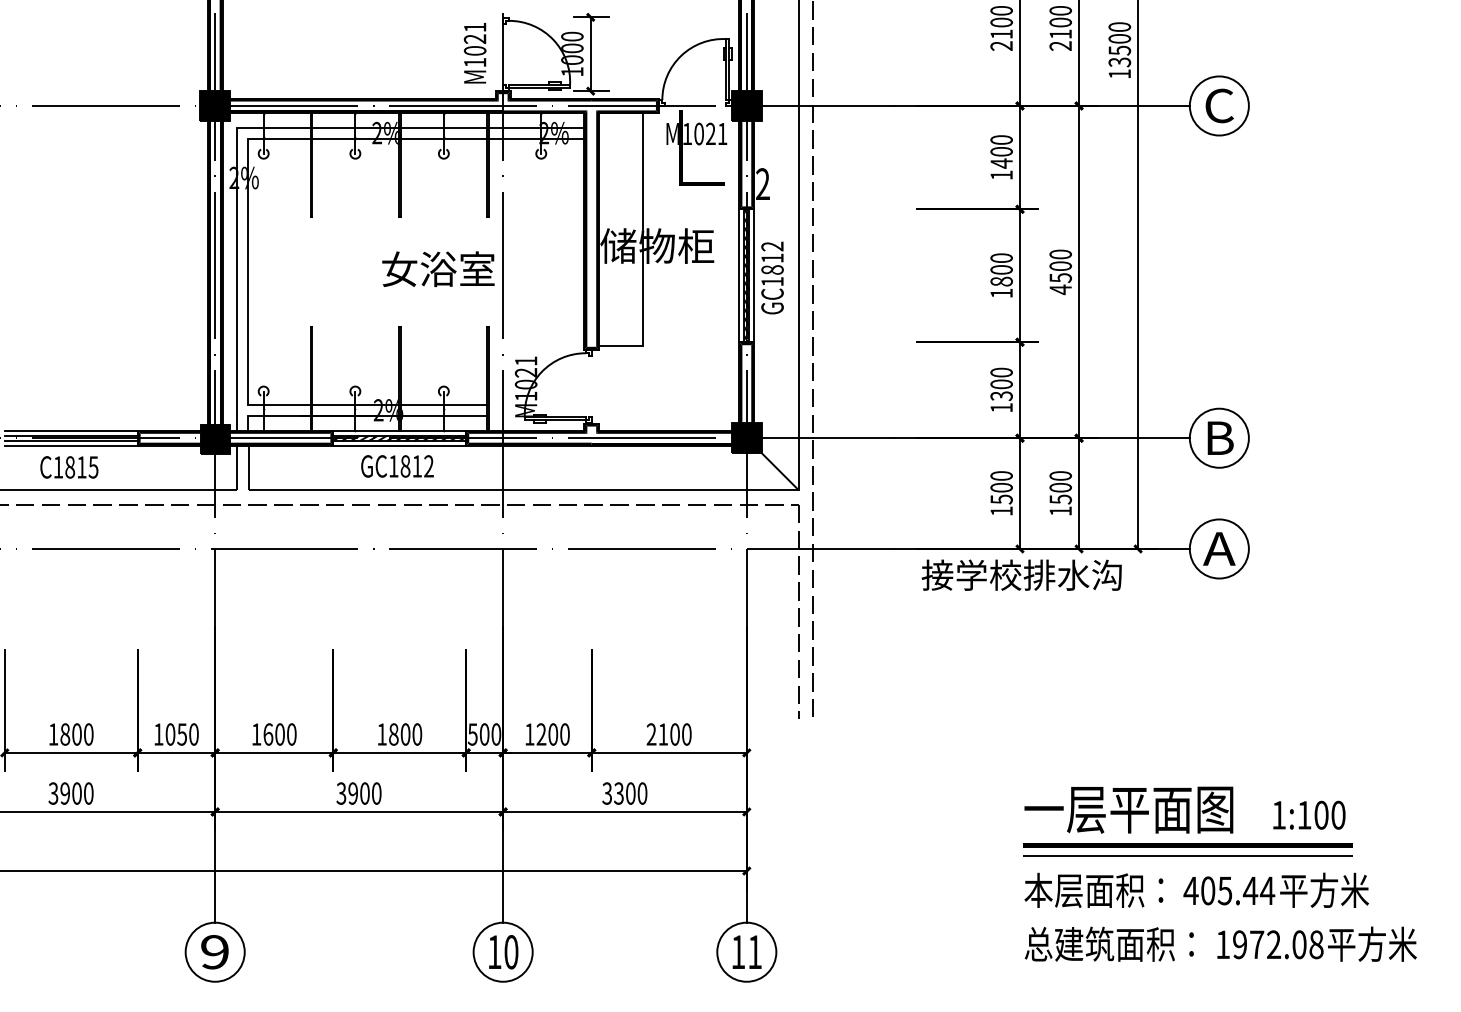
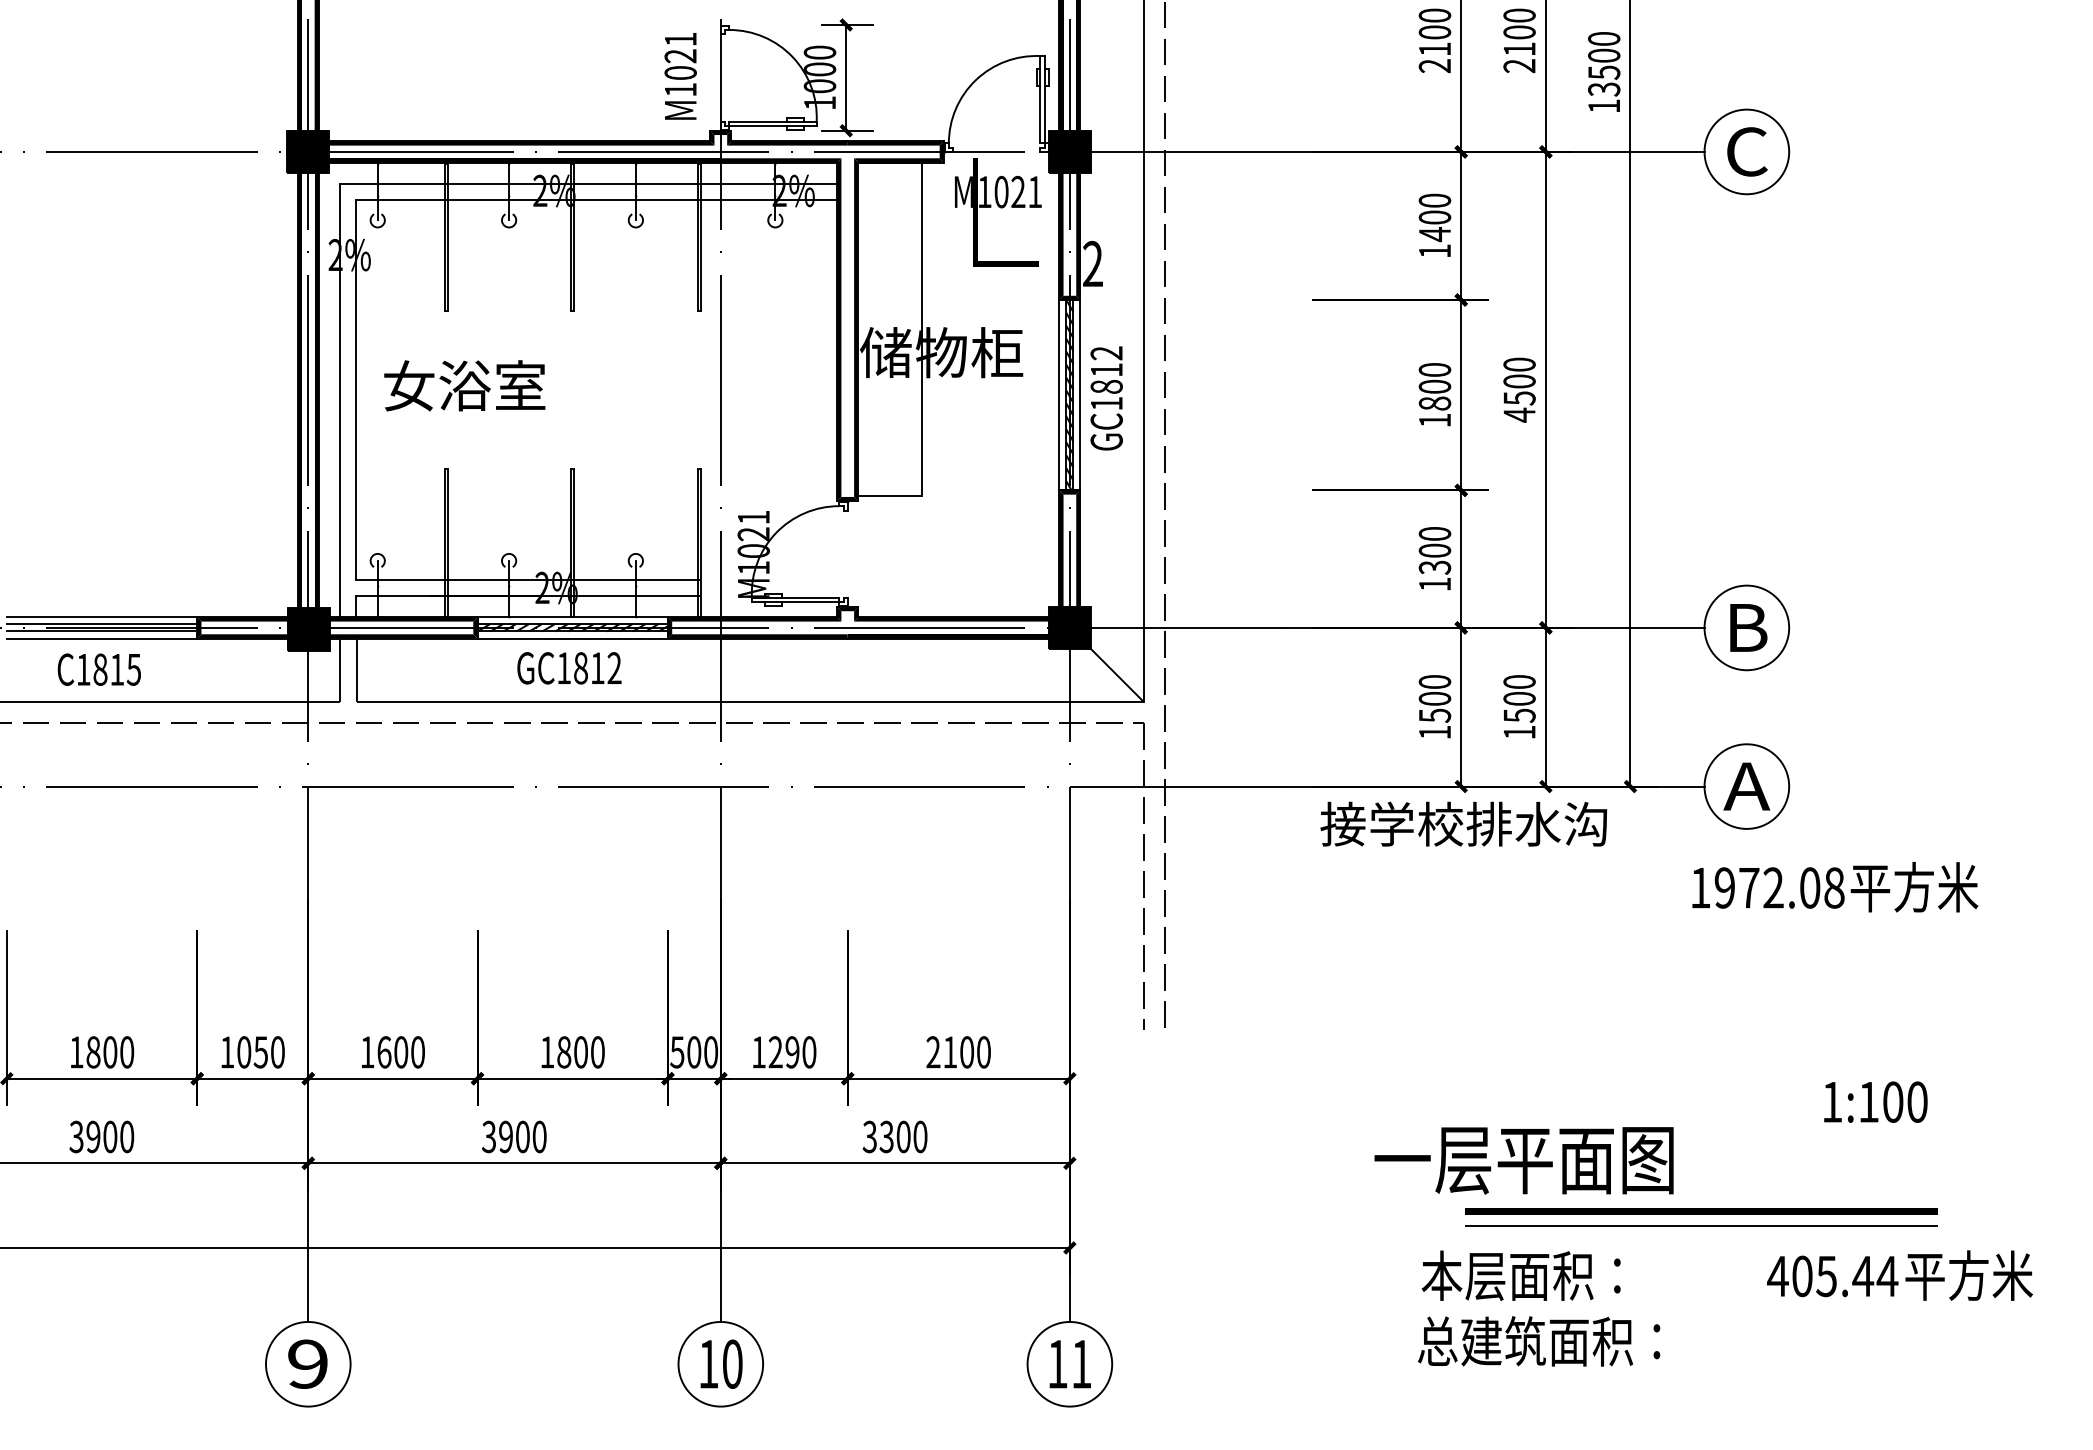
text: (438, 268) -> (464, 384), moved
text: (553, 734) -> (792, 1052), 1200 -> 1290
text: (1128, 809) -> (1523, 1159), moved
text: (1309, 814) -> (1875, 1101), moved
text: (1093, 889) -> (1520, 1274), moved
text: (1275, 889) -> (1898, 1274), moved
text: (1108, 943) -> (1537, 1340), moved
text: (1316, 943) -> (1834, 886), moved

